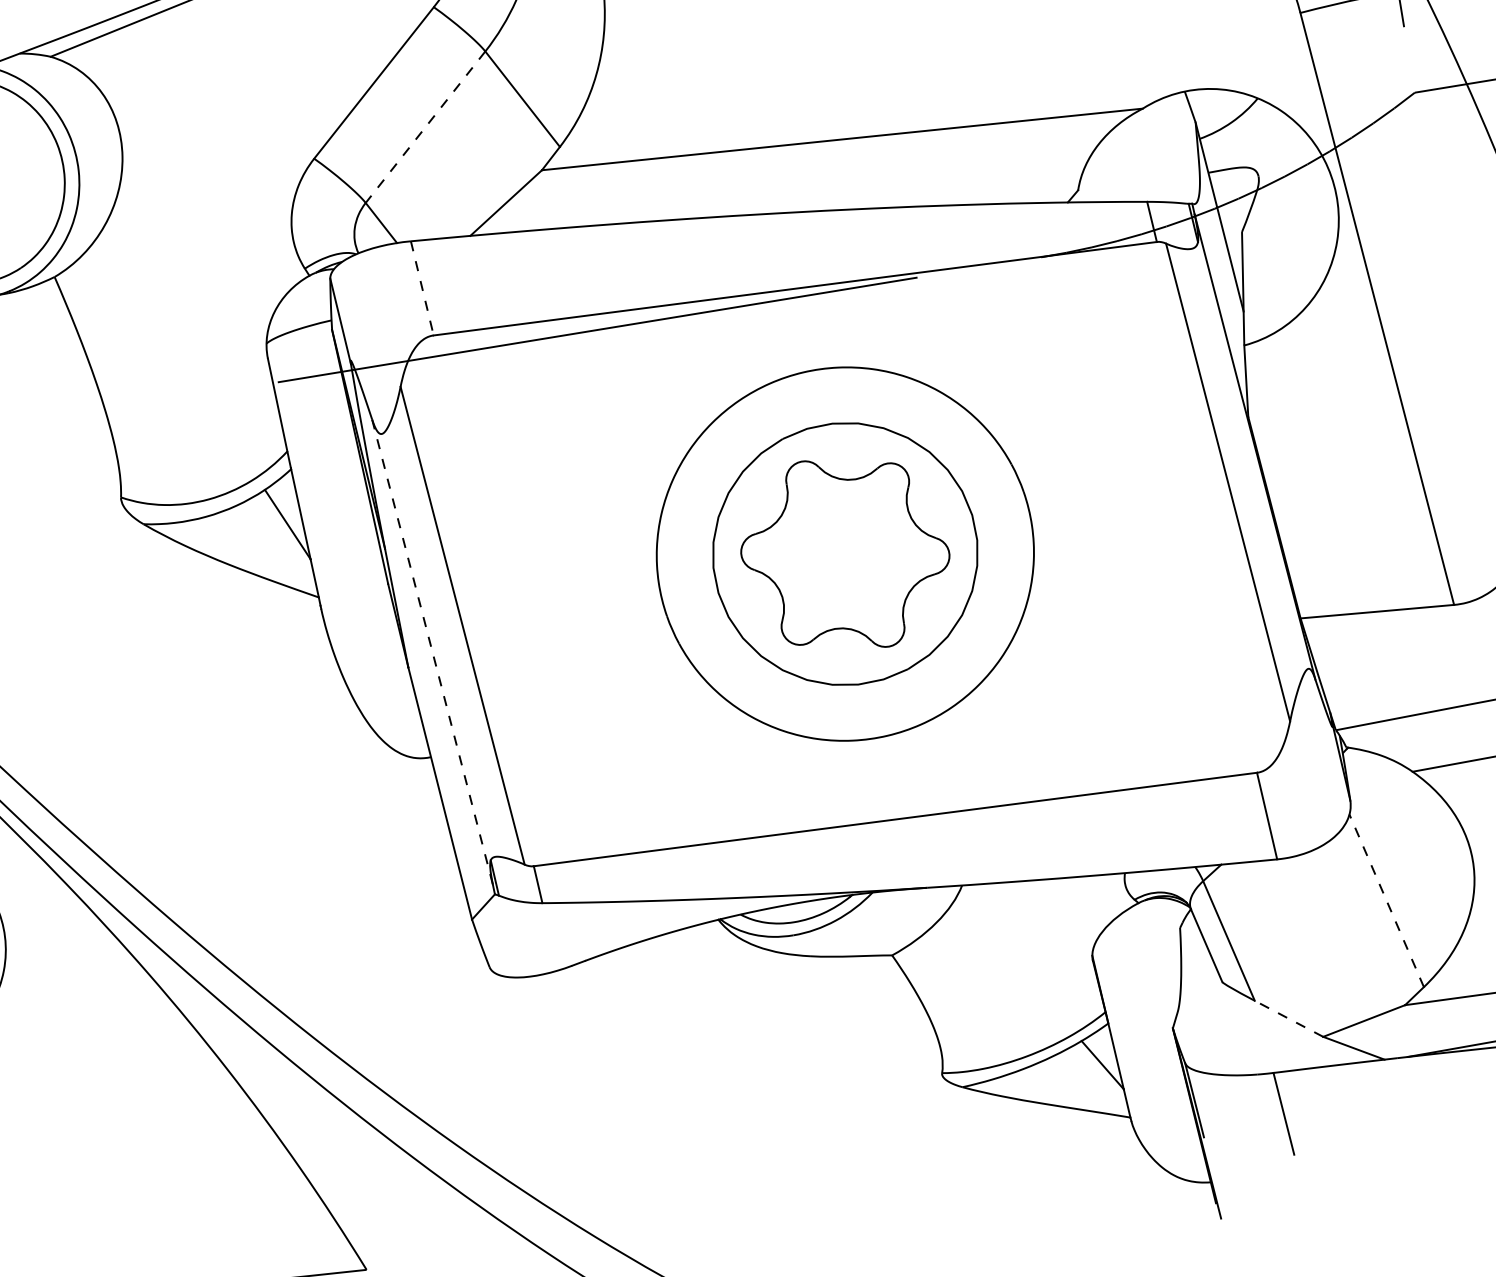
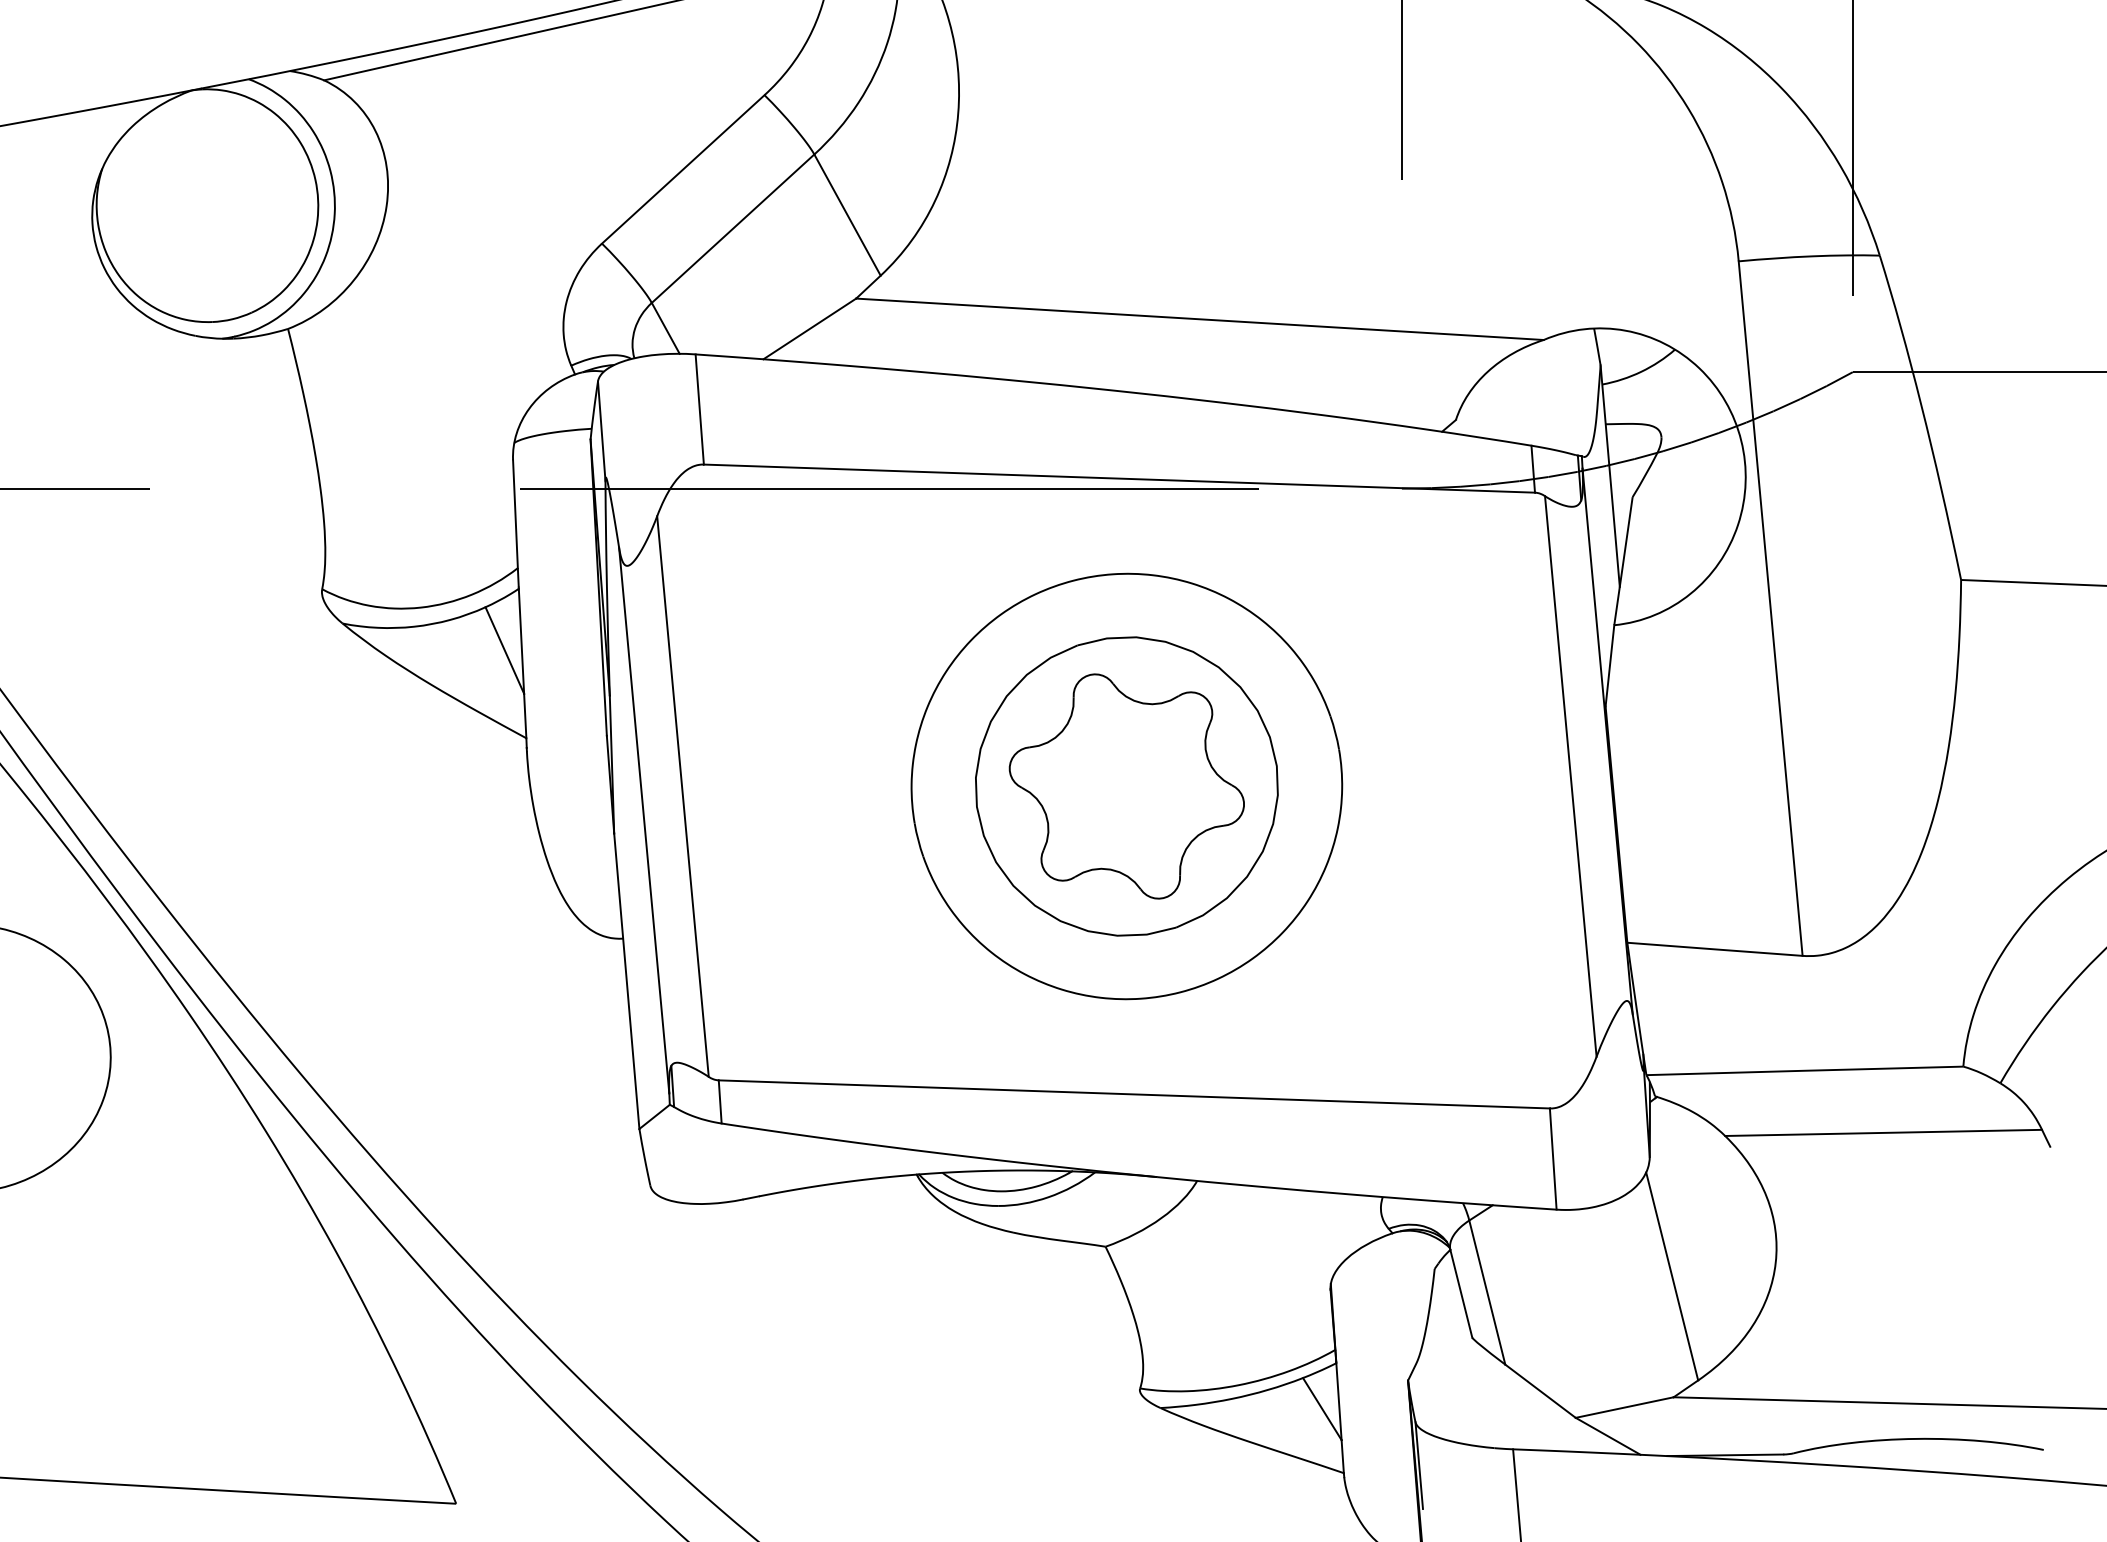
line: (425, 127) -> (732, 229), dashed -> solid
line: (422, 288) -> (699, 409), dashed -> solid
line: (432, 651) -> (644, 820), dashed -> solid
line: (1386, 899) -> (1672, 1275), dashed -> solid
line: (1288, 1018) -> (1540, 1390), dashed -> solid

